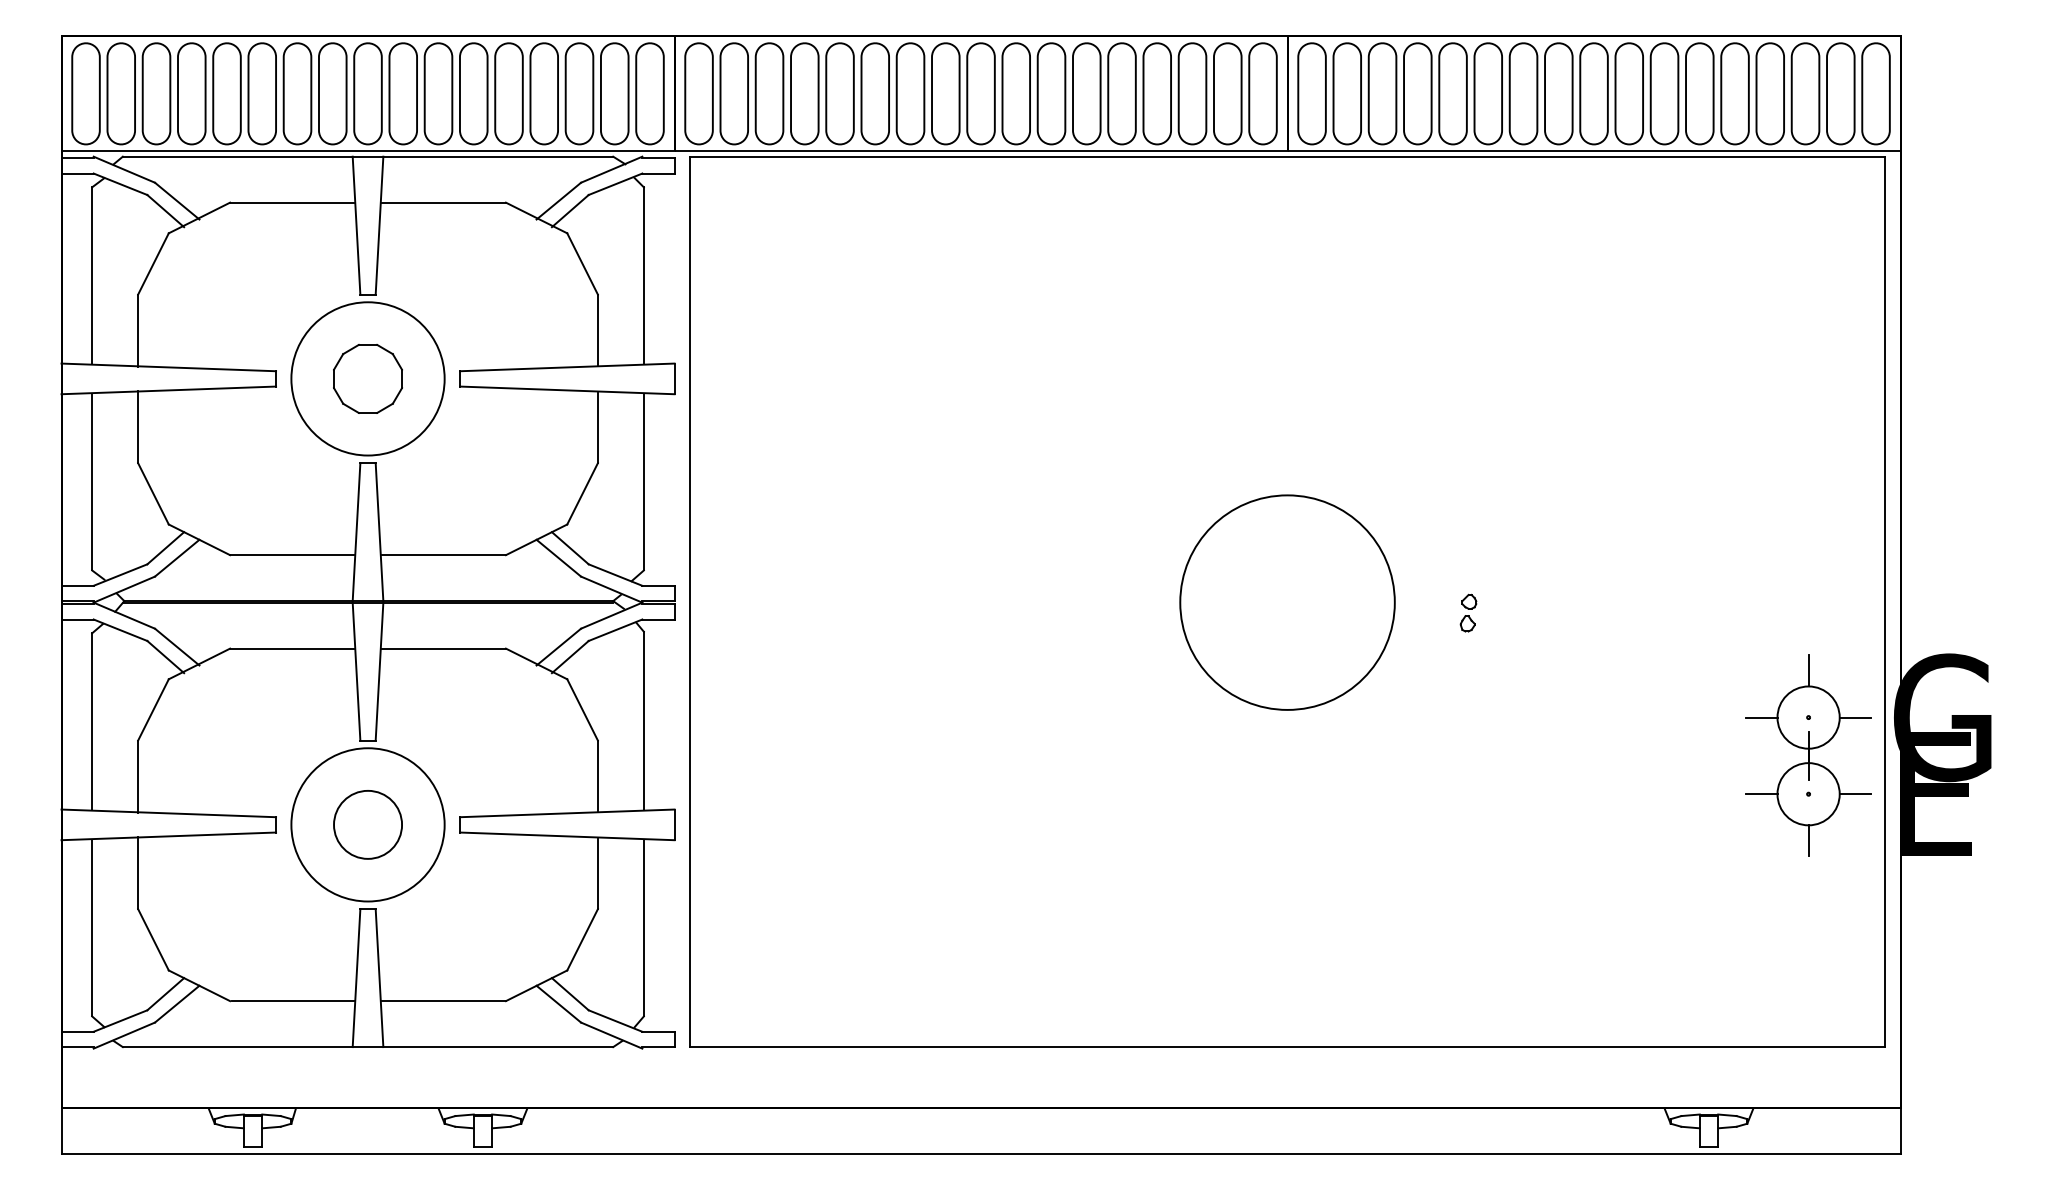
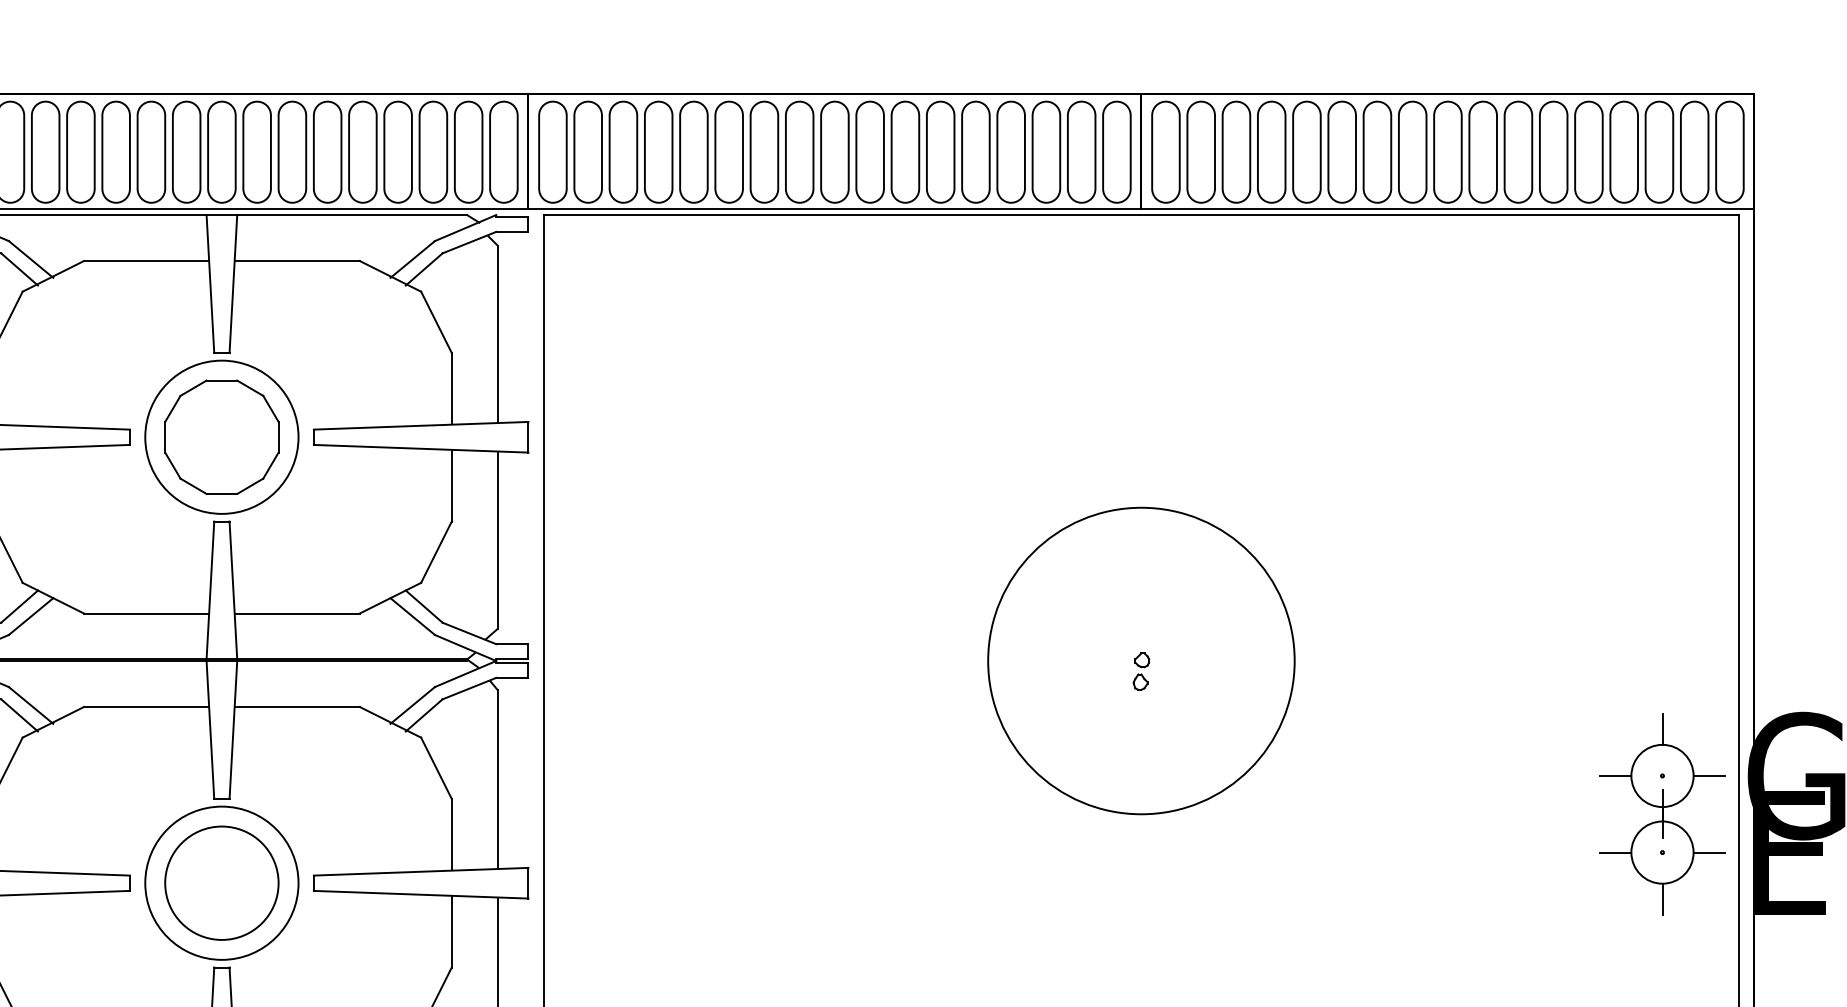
part: (367, 378) -> (221, 436), size x1.67
circle: (1287, 602) -> (1141, 660), size x1.43
part: (1468, 612) -> (1141, 670), moved
circle: (367, 824) -> (221, 882), size x1.67

